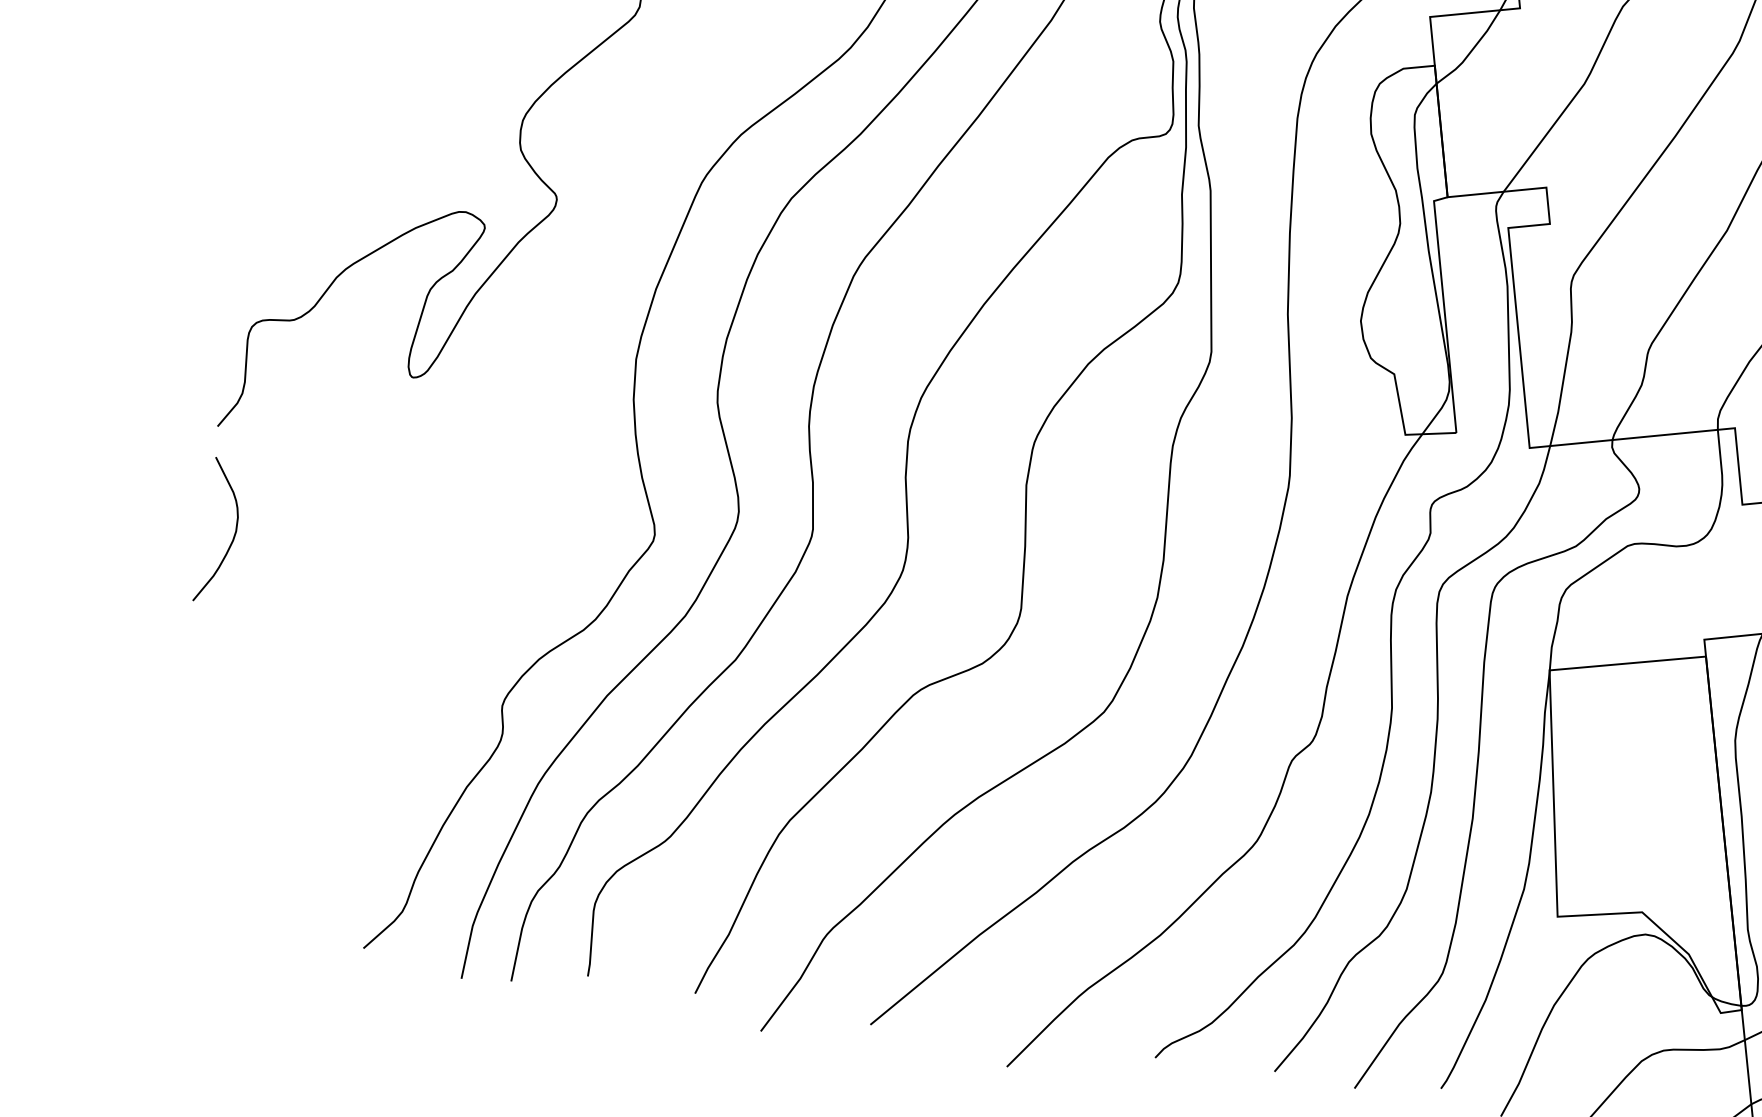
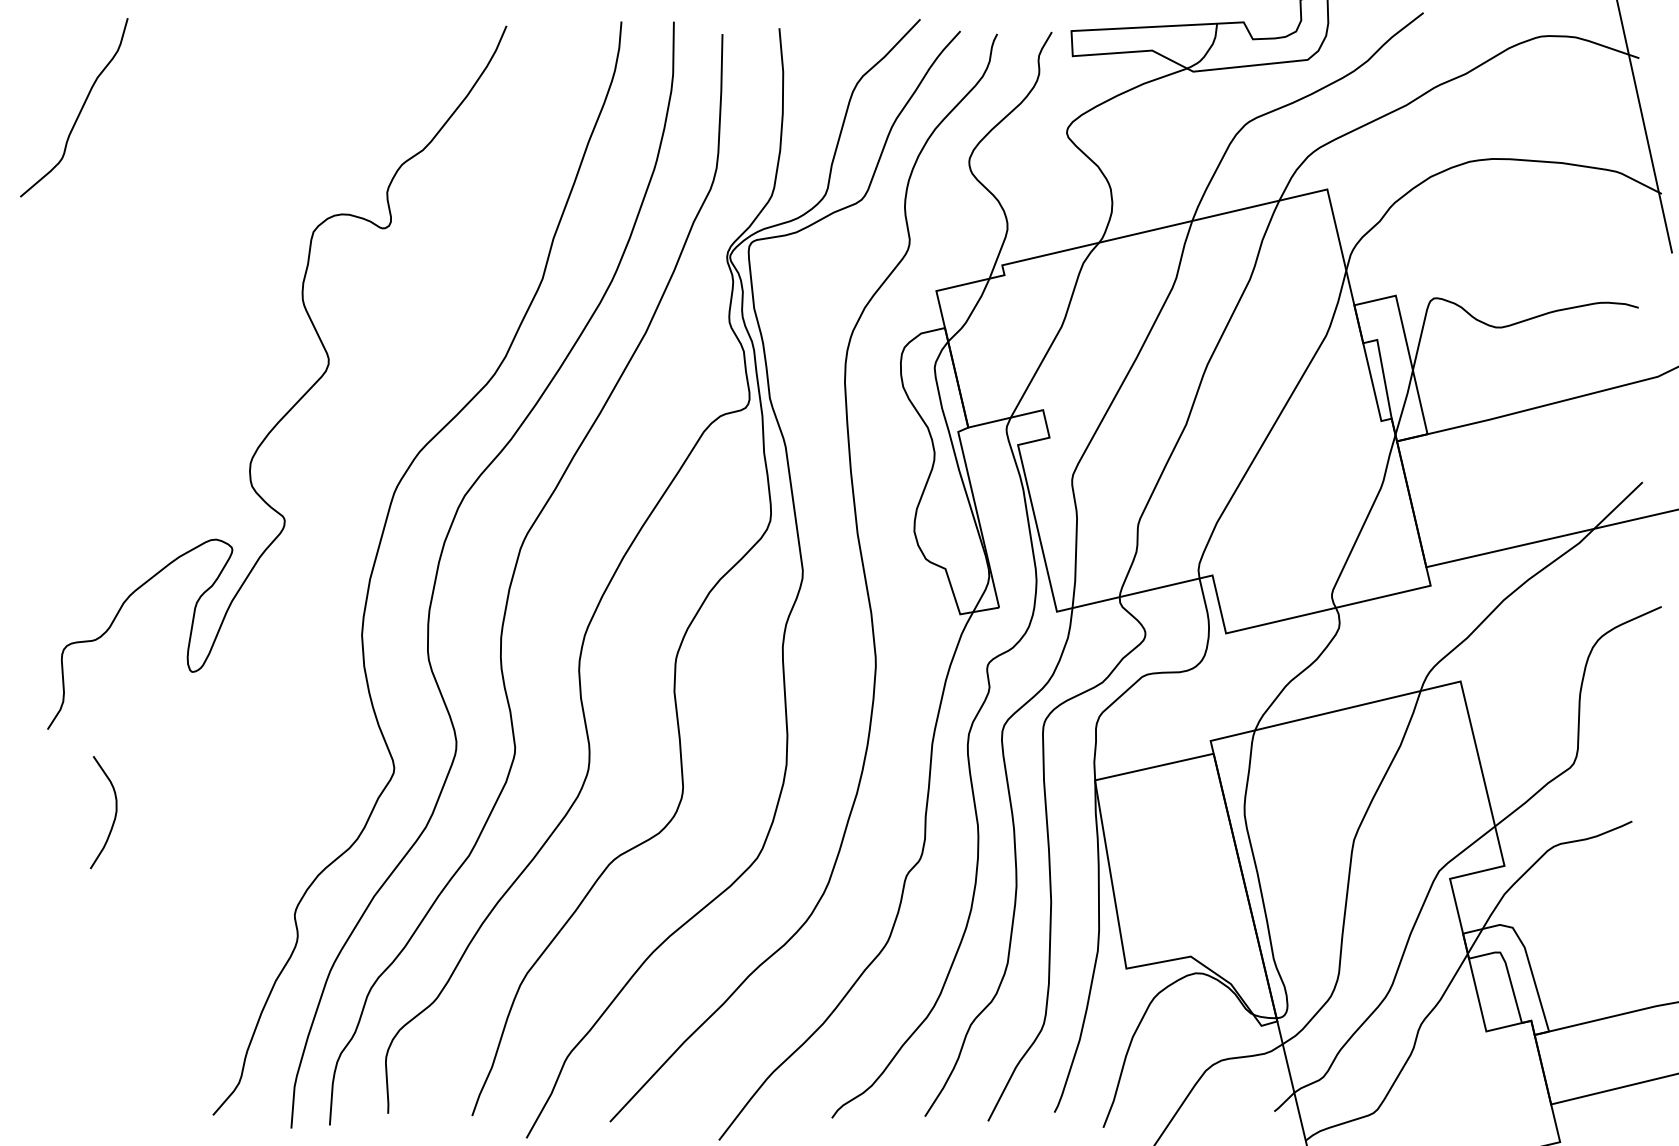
curve: (232, 536) -> (114, 815), moved

